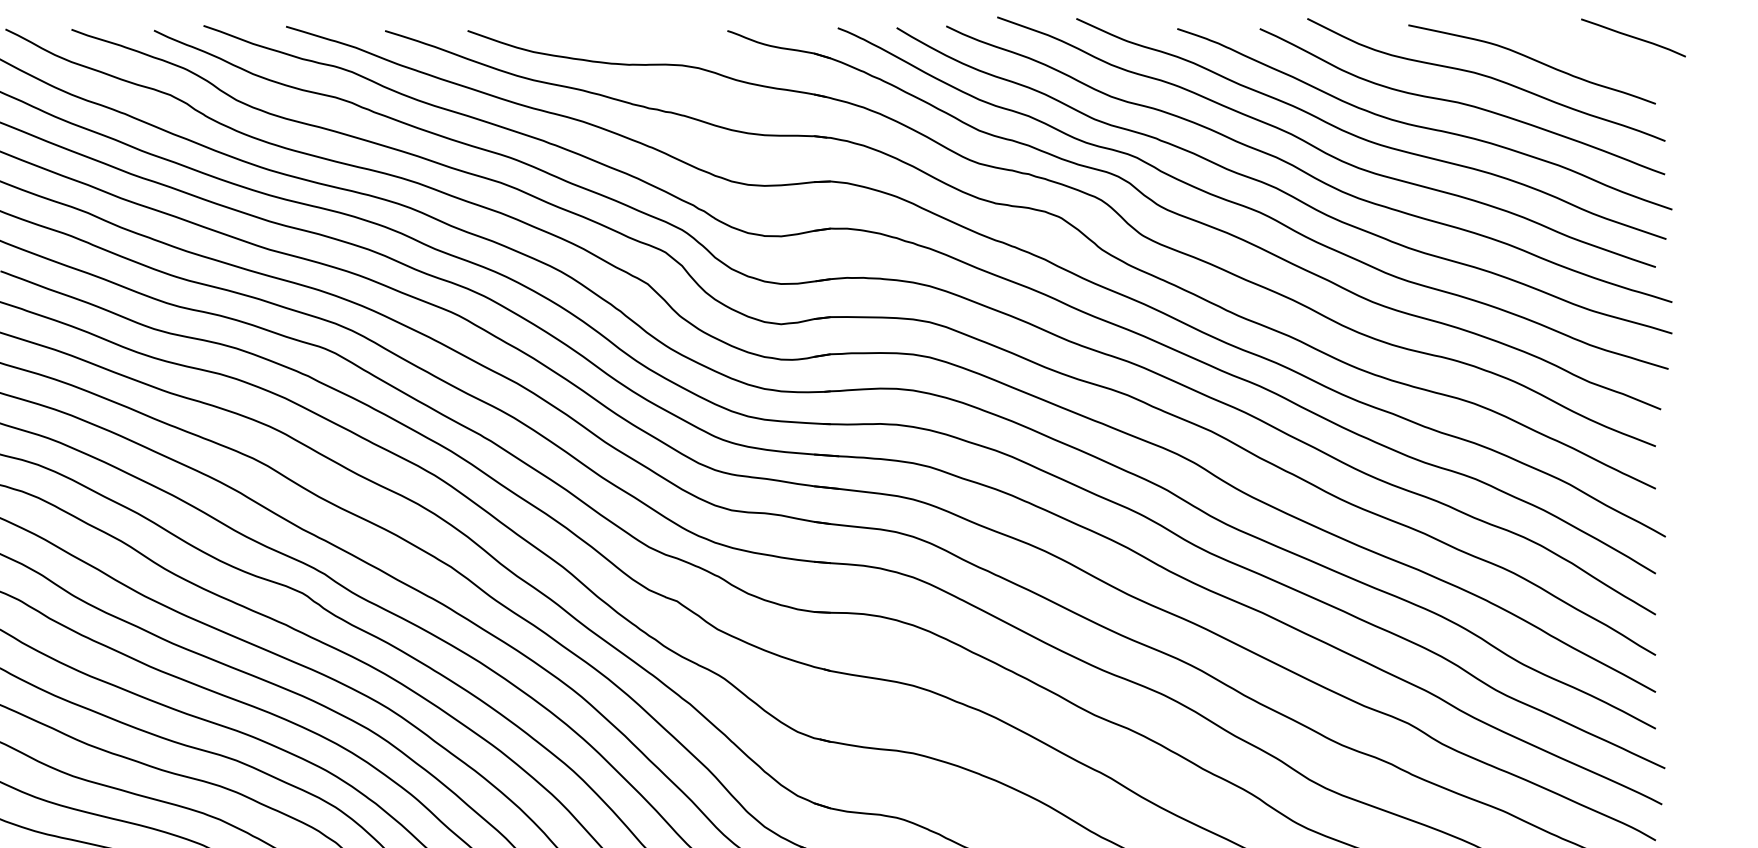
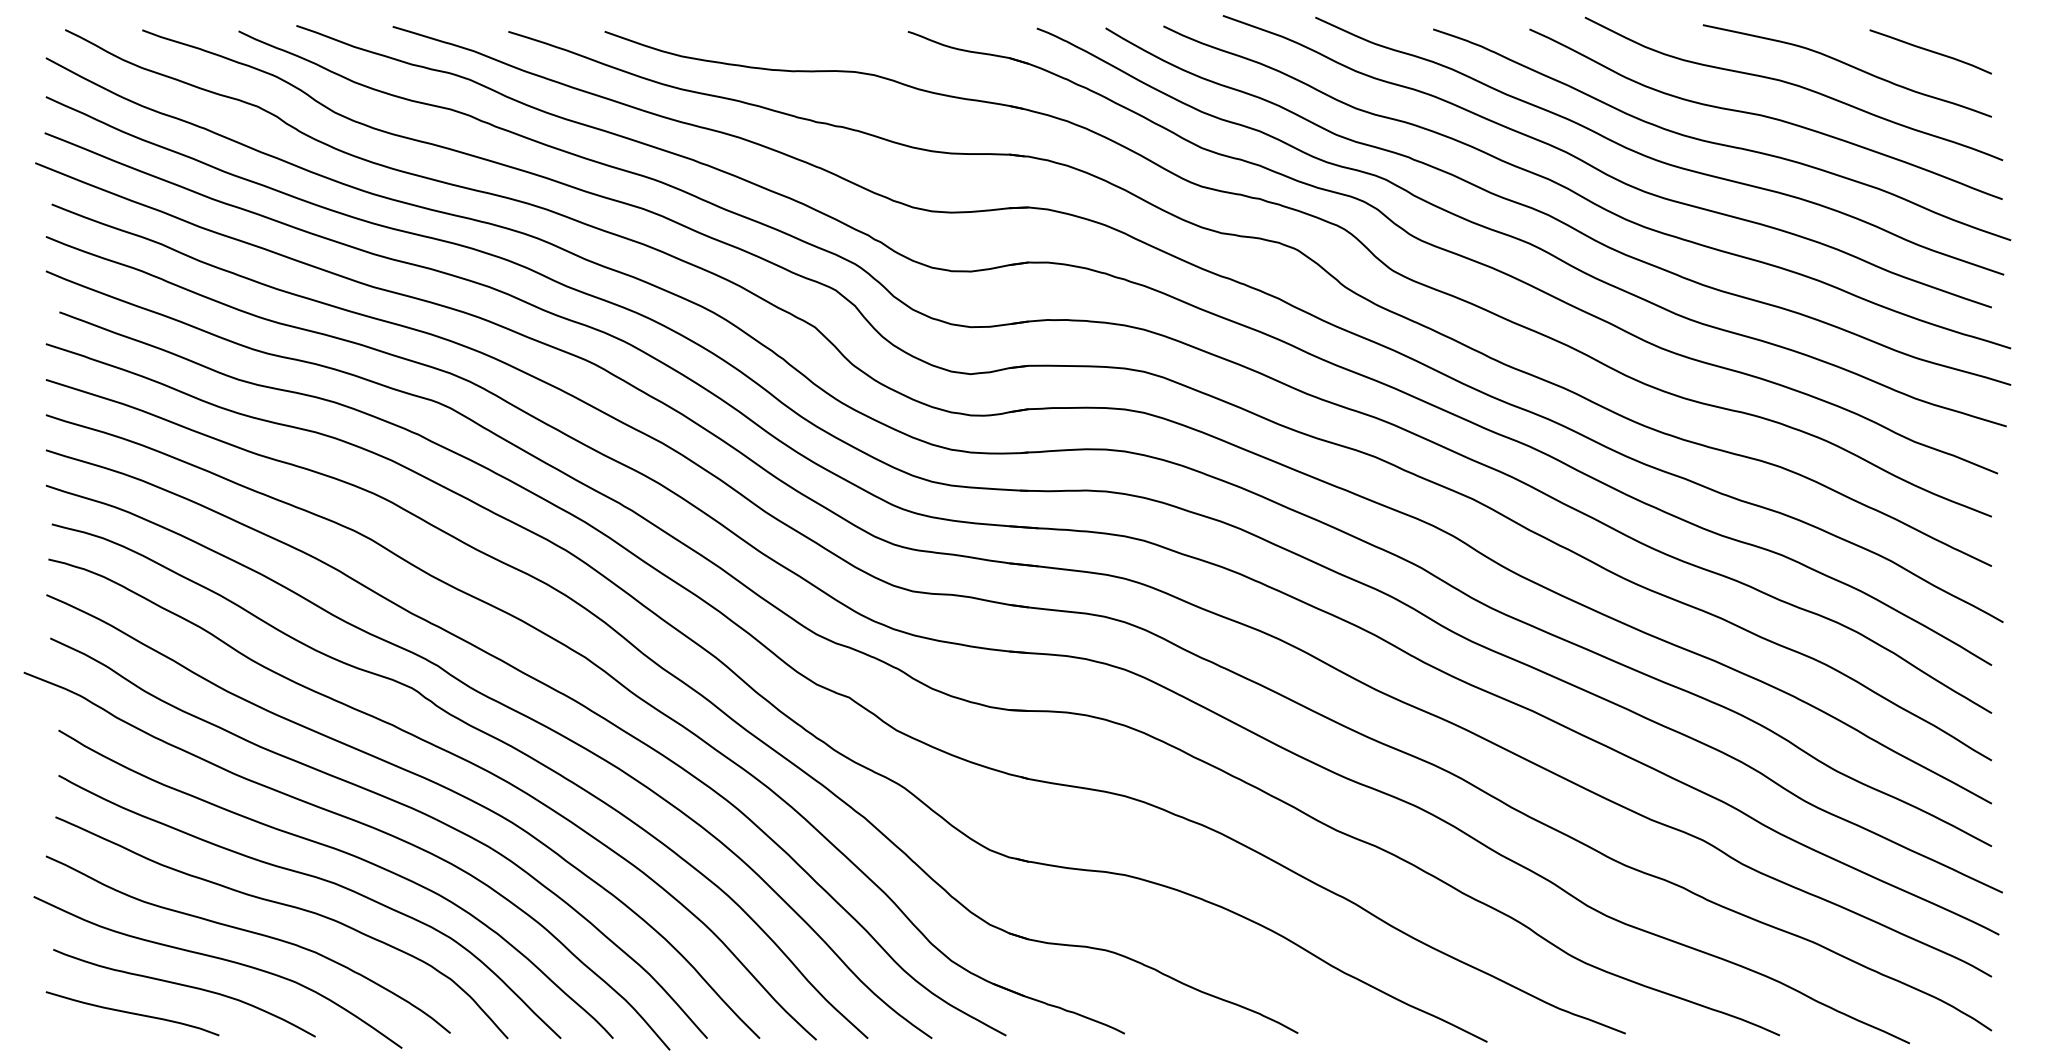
curve: (1633, 37) -> (1930, 51), moved

